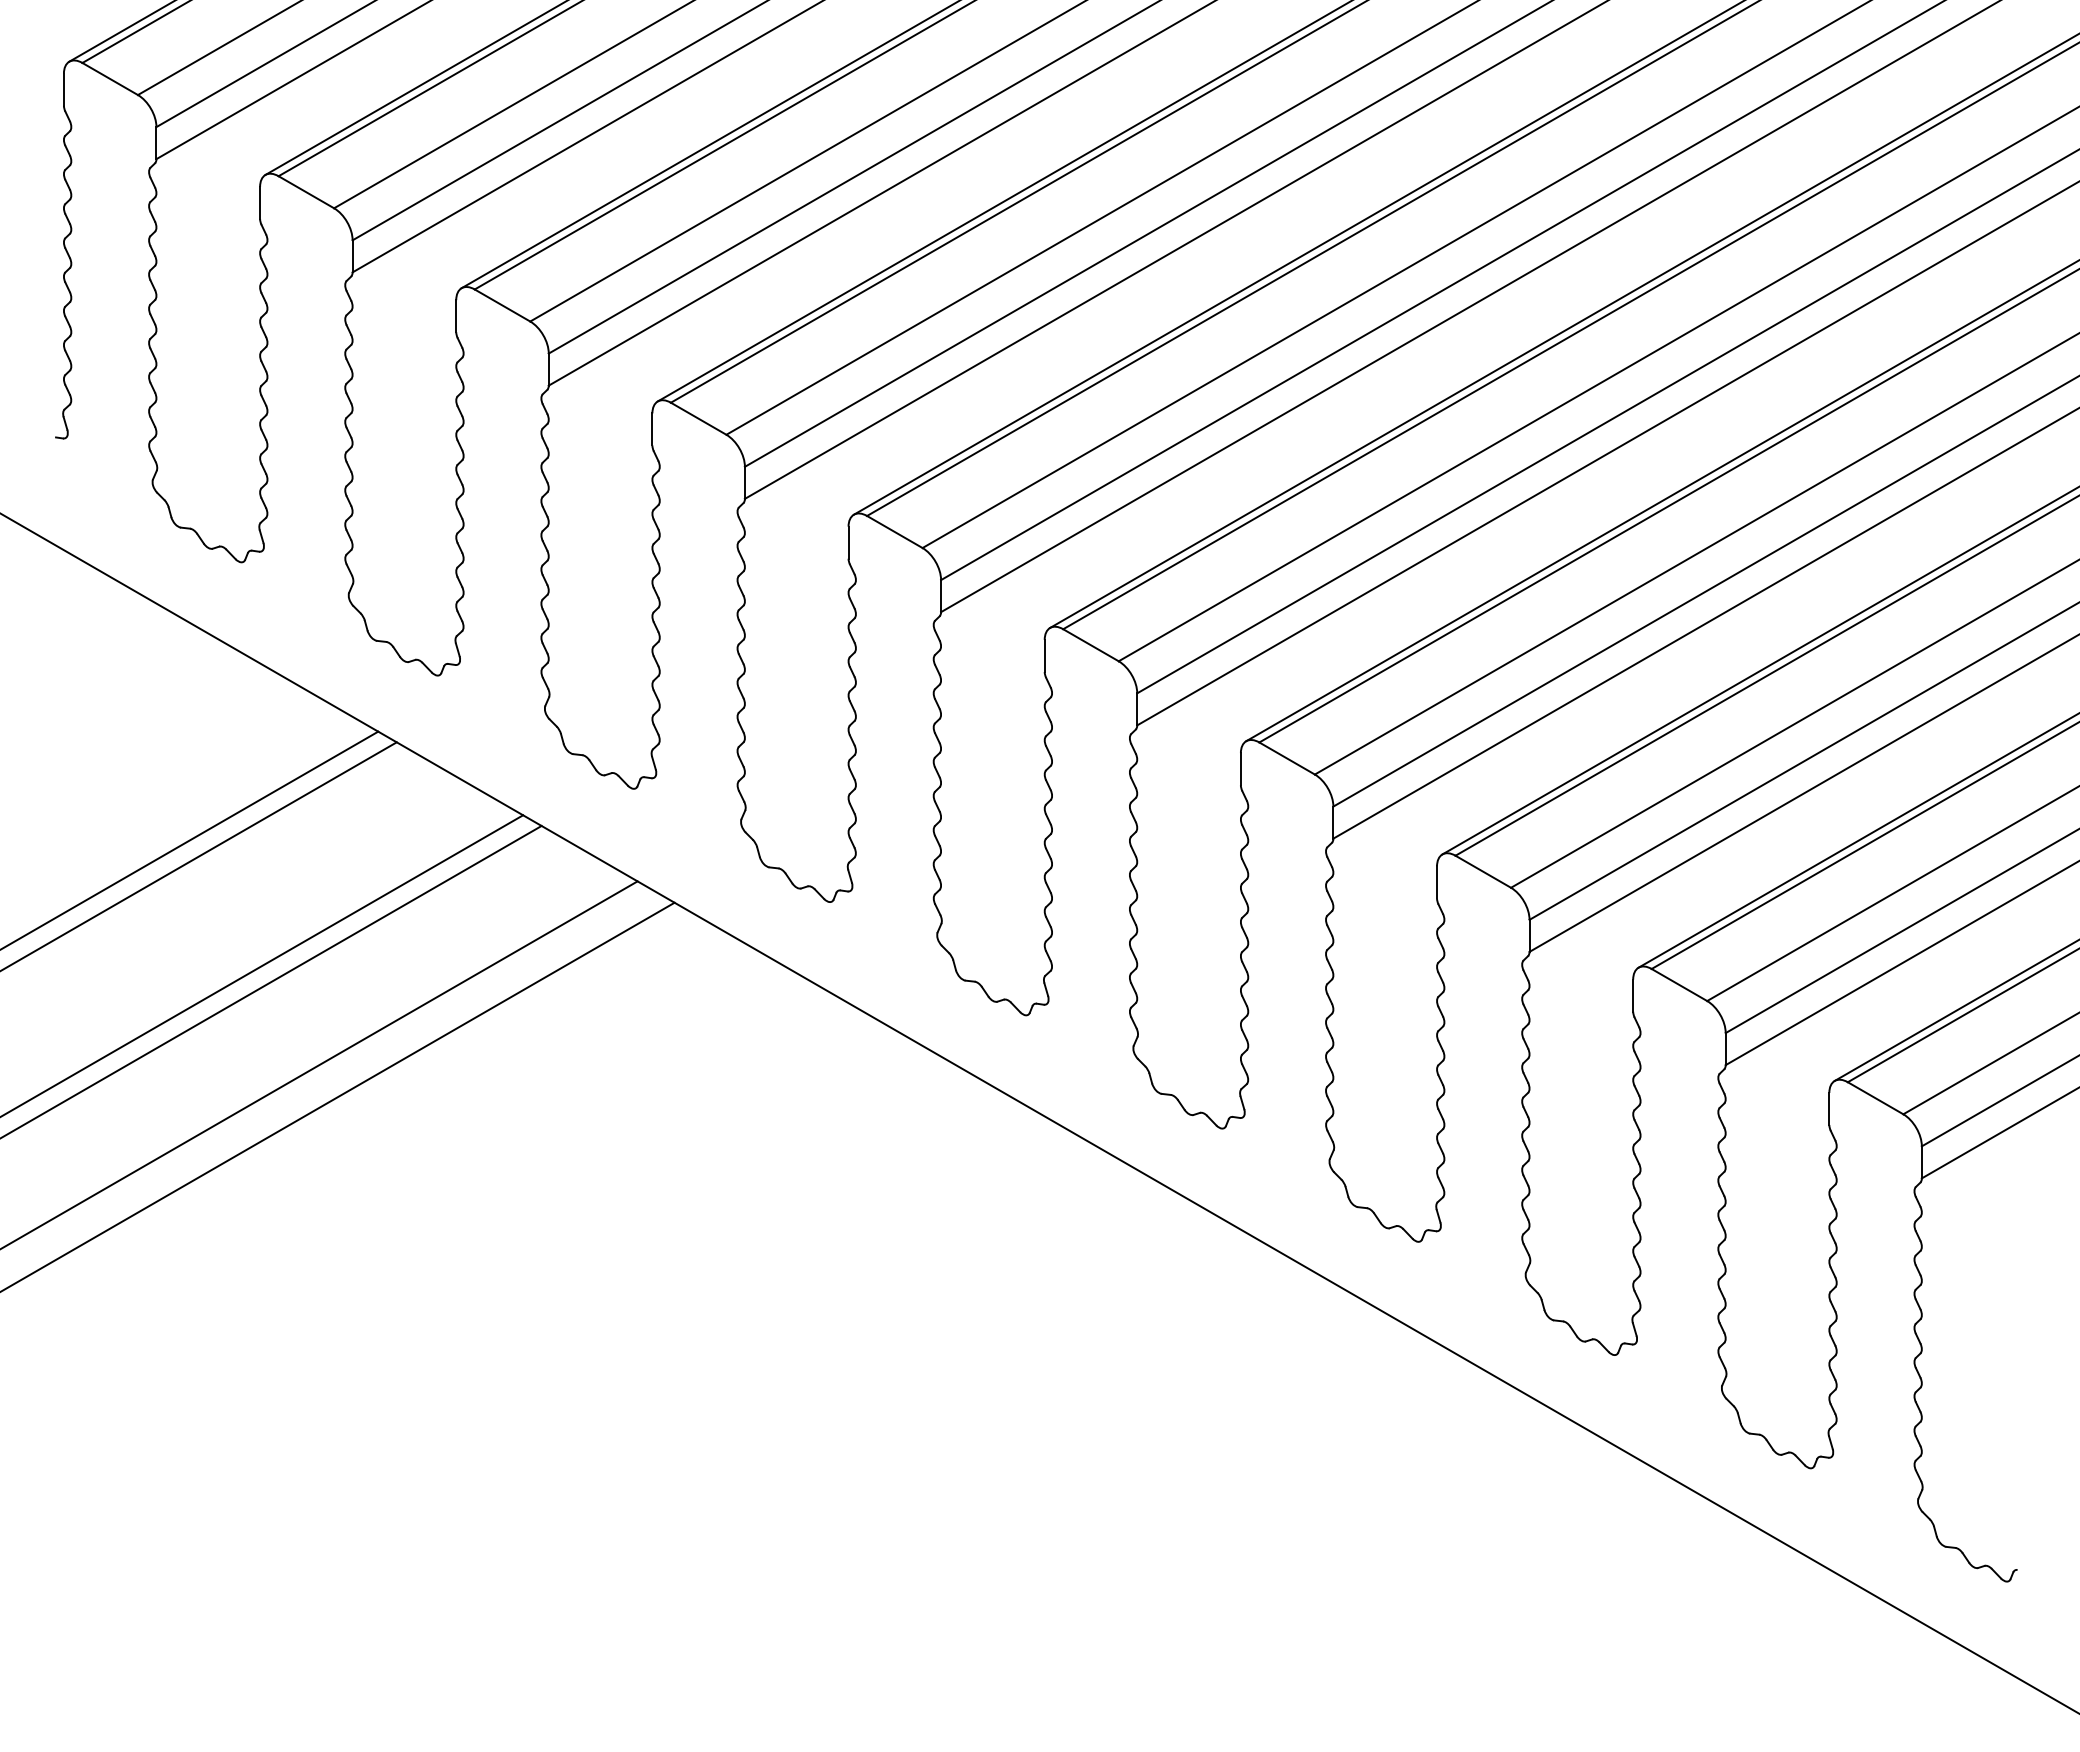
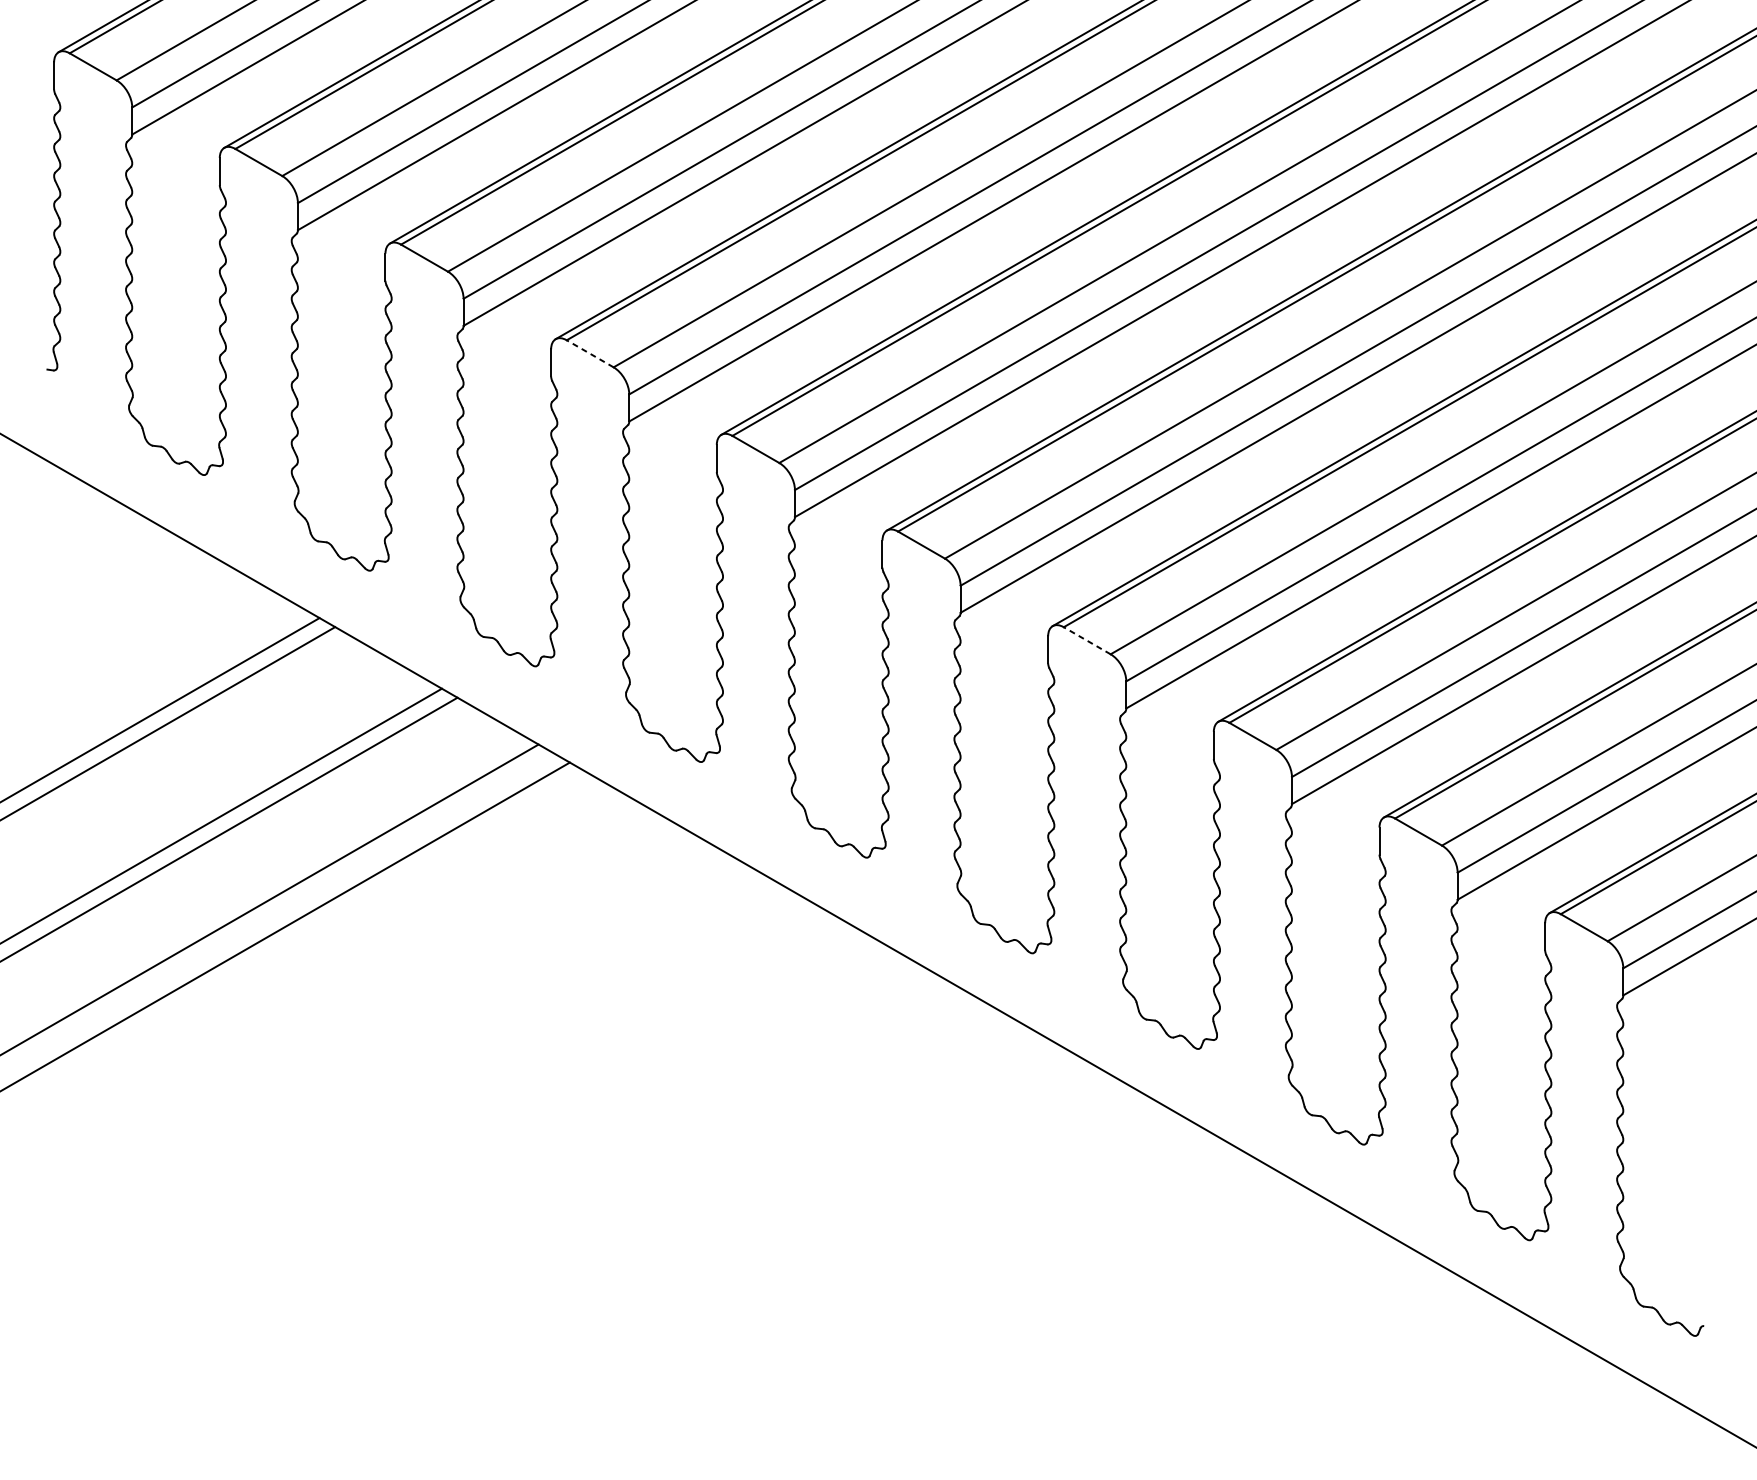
line: (698, 418) -> (590, 353), solid -> dashed
line: (1286, 758) -> (1086, 640), solid -> dashed

